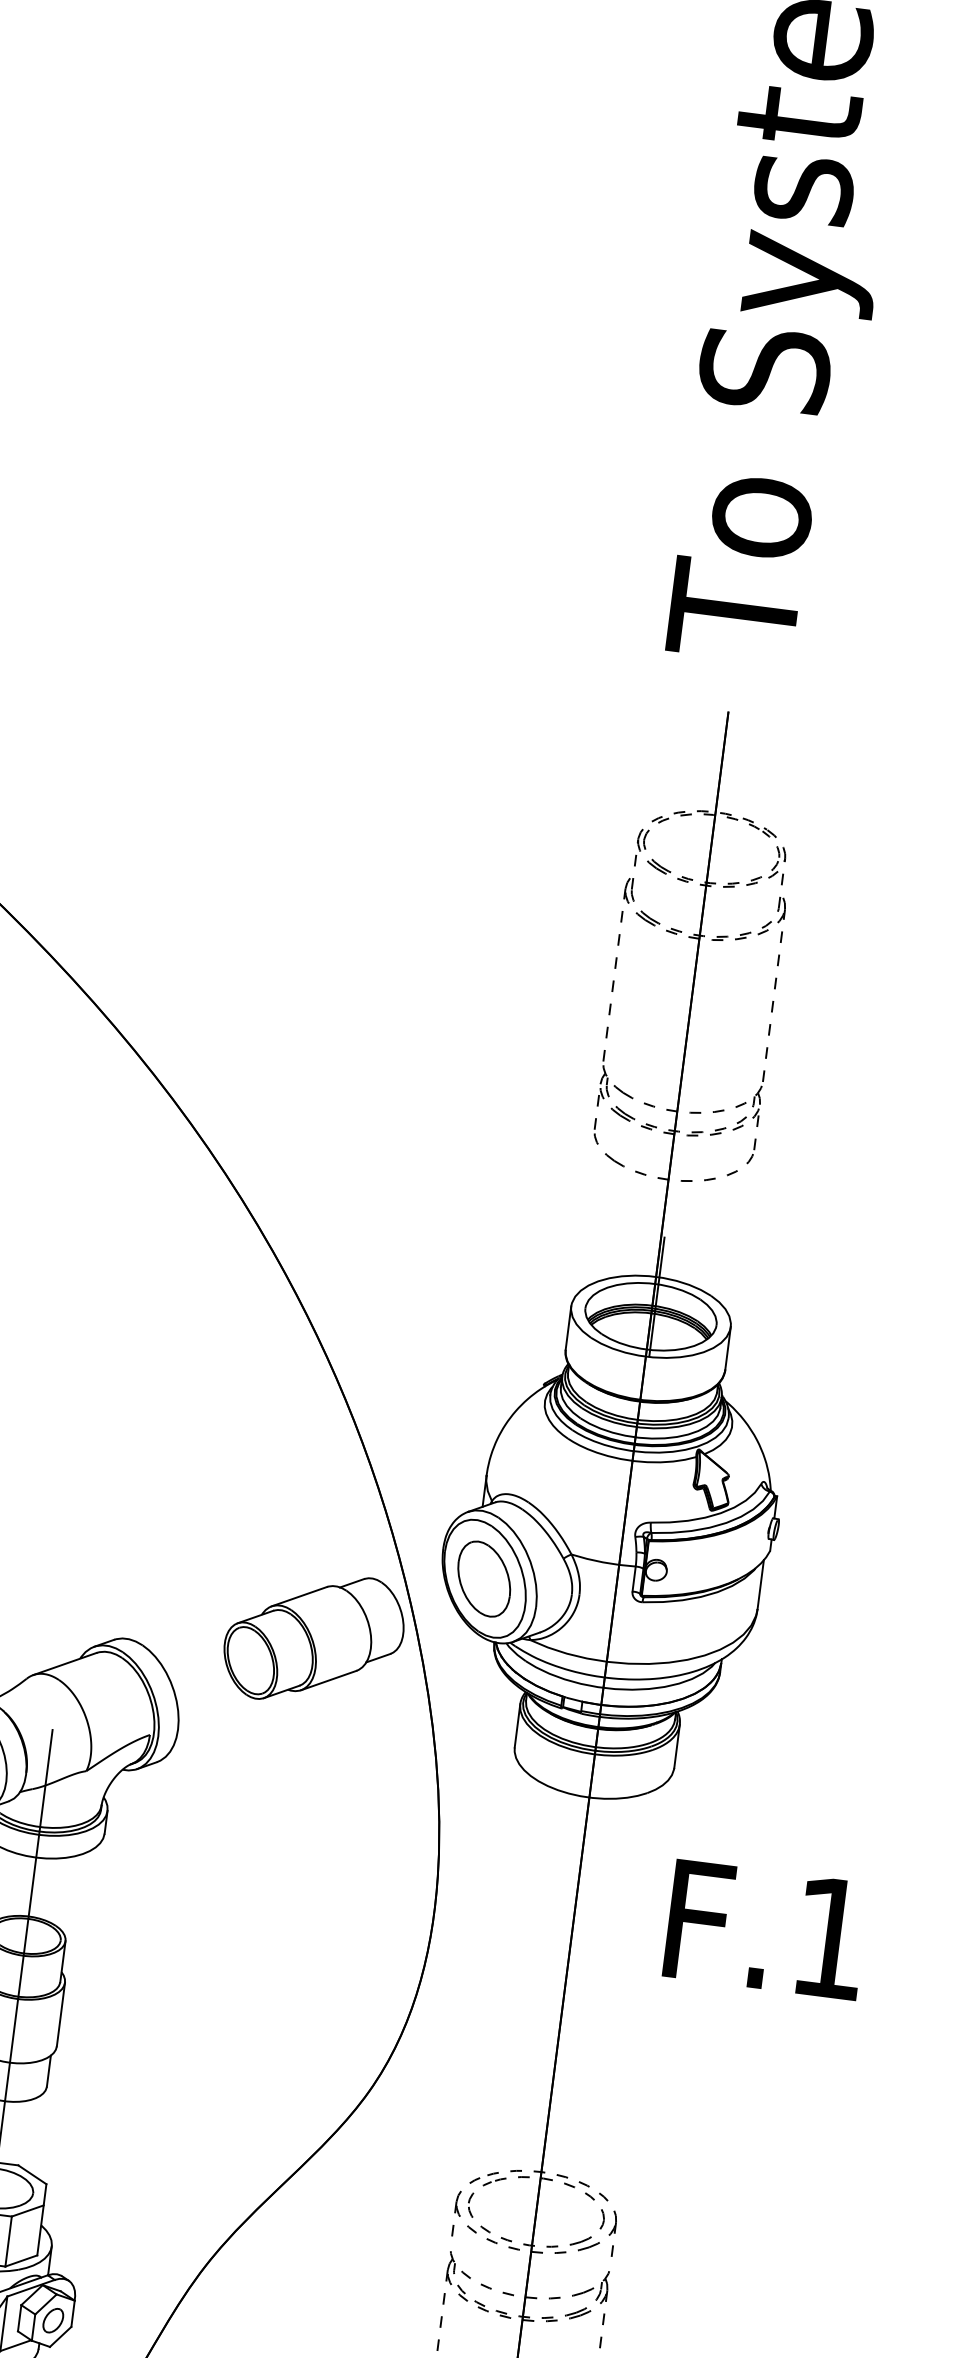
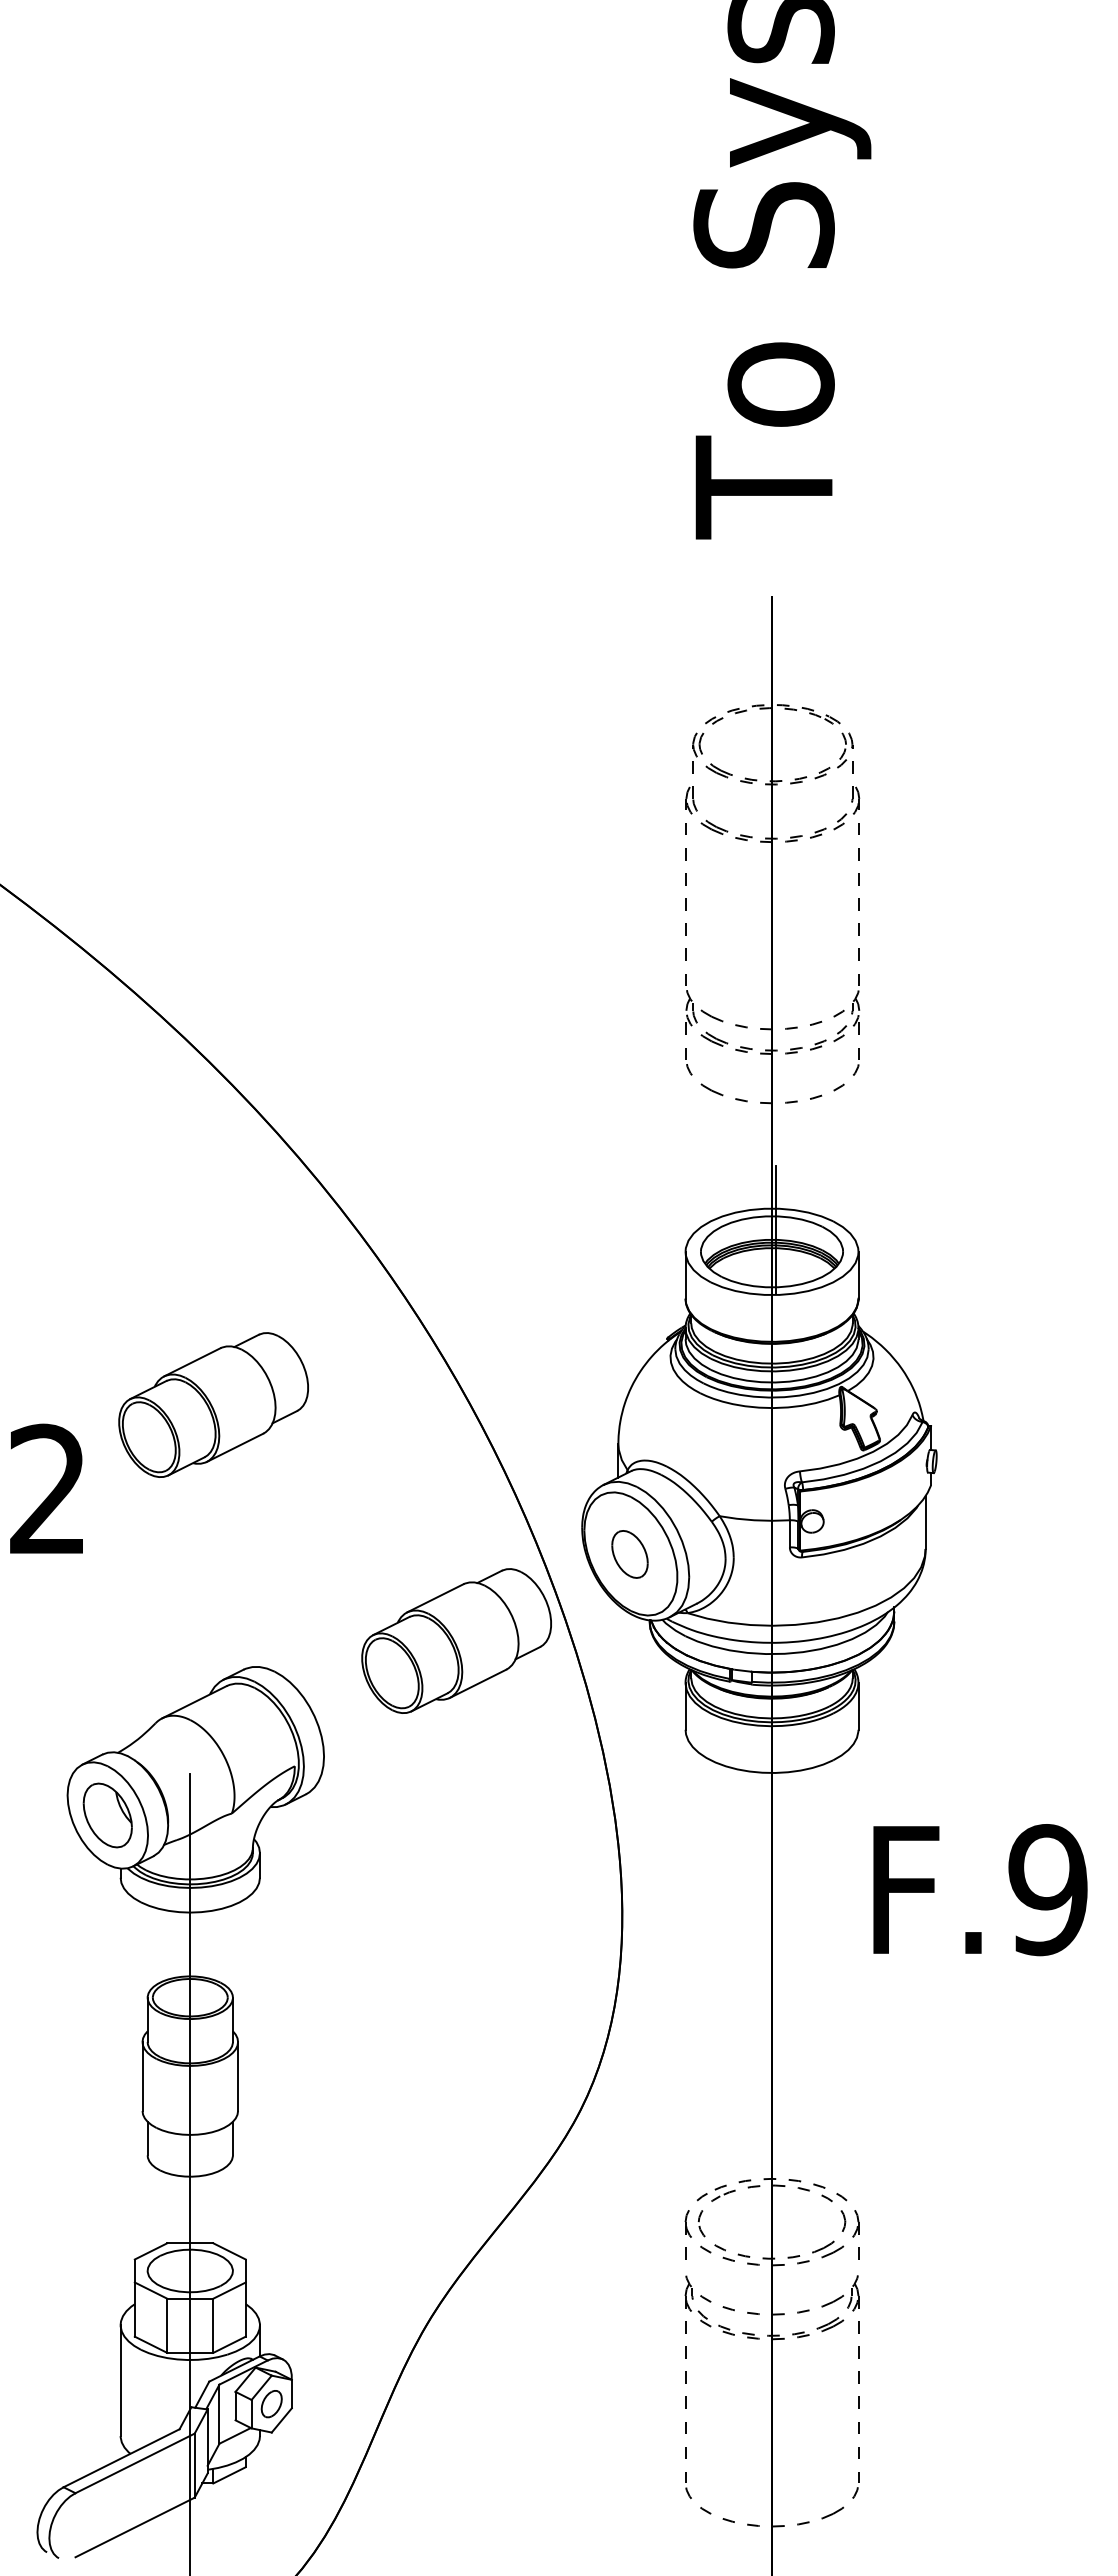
part: (117, 1391) -> (213, 1404), added
part: (483, 1579) -> (629, 1554), size x0.6
text: (829, 1938) -> (1047, 1890), F.1 -> F.9

